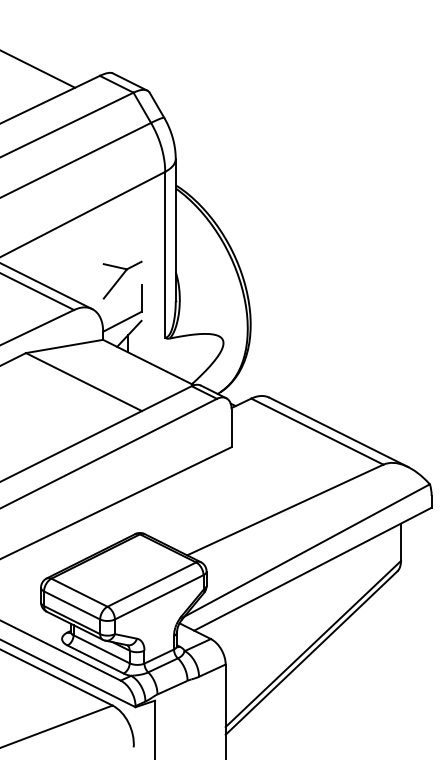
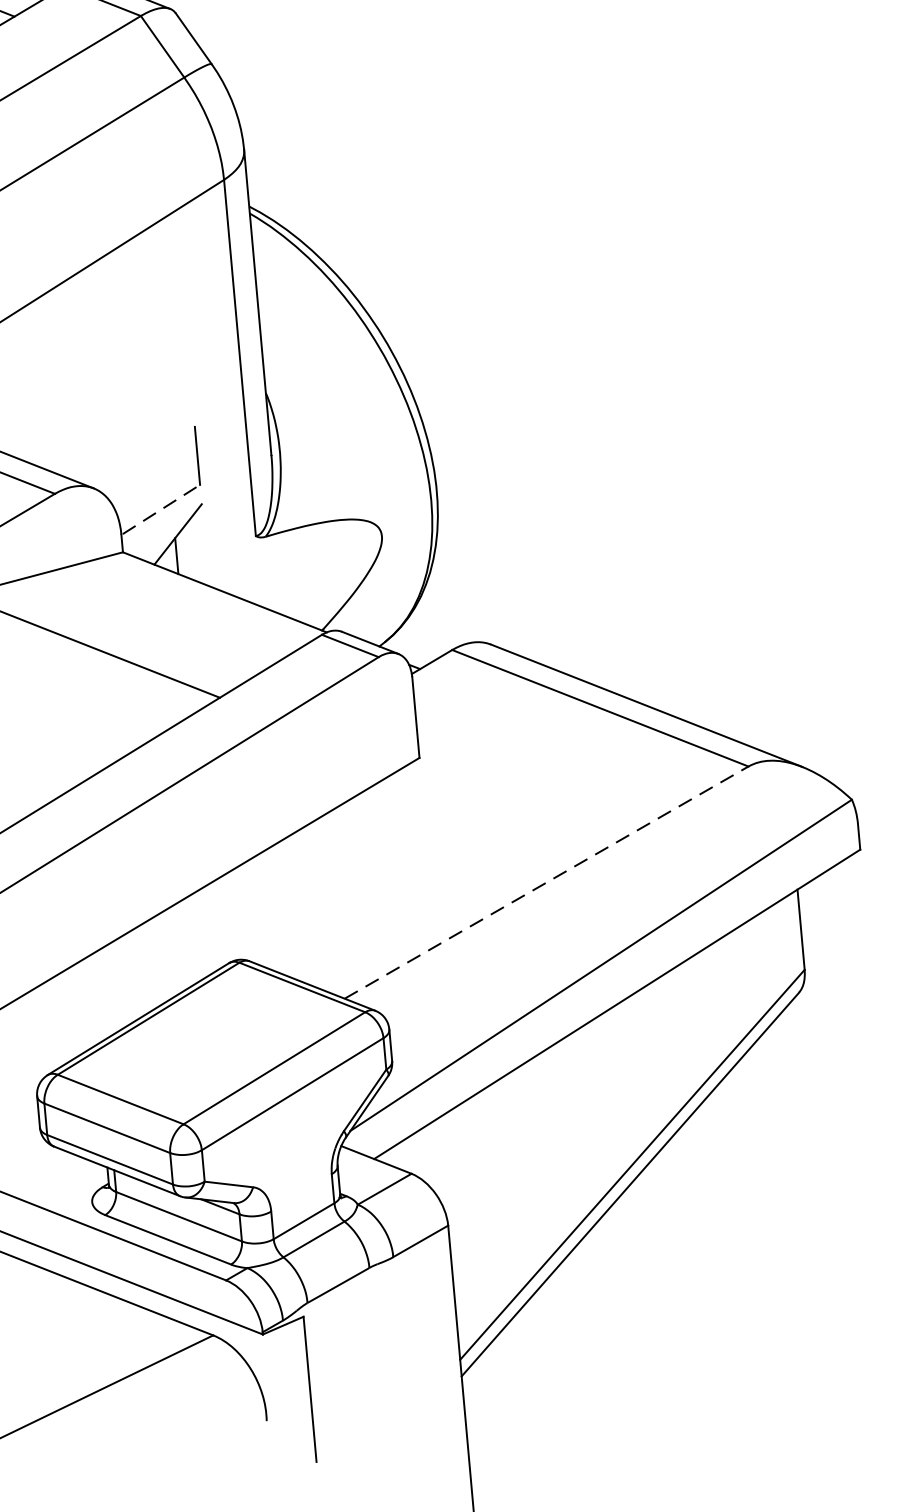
part: (122, 279) -> (152, 419), removed
line: (123, 321) -> (163, 509), solid -> dashed
line: (285, 509) -> (546, 881), solid -> dashed

